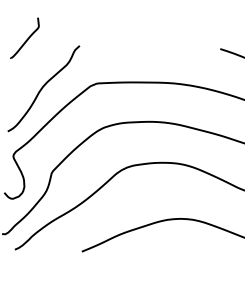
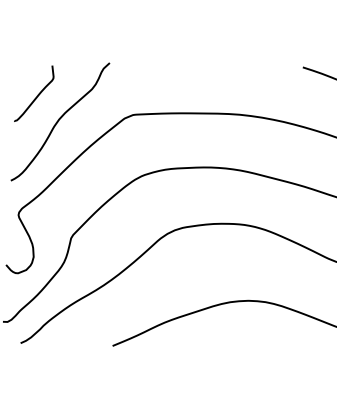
curve: (26, 39) -> (36, 95), moved

